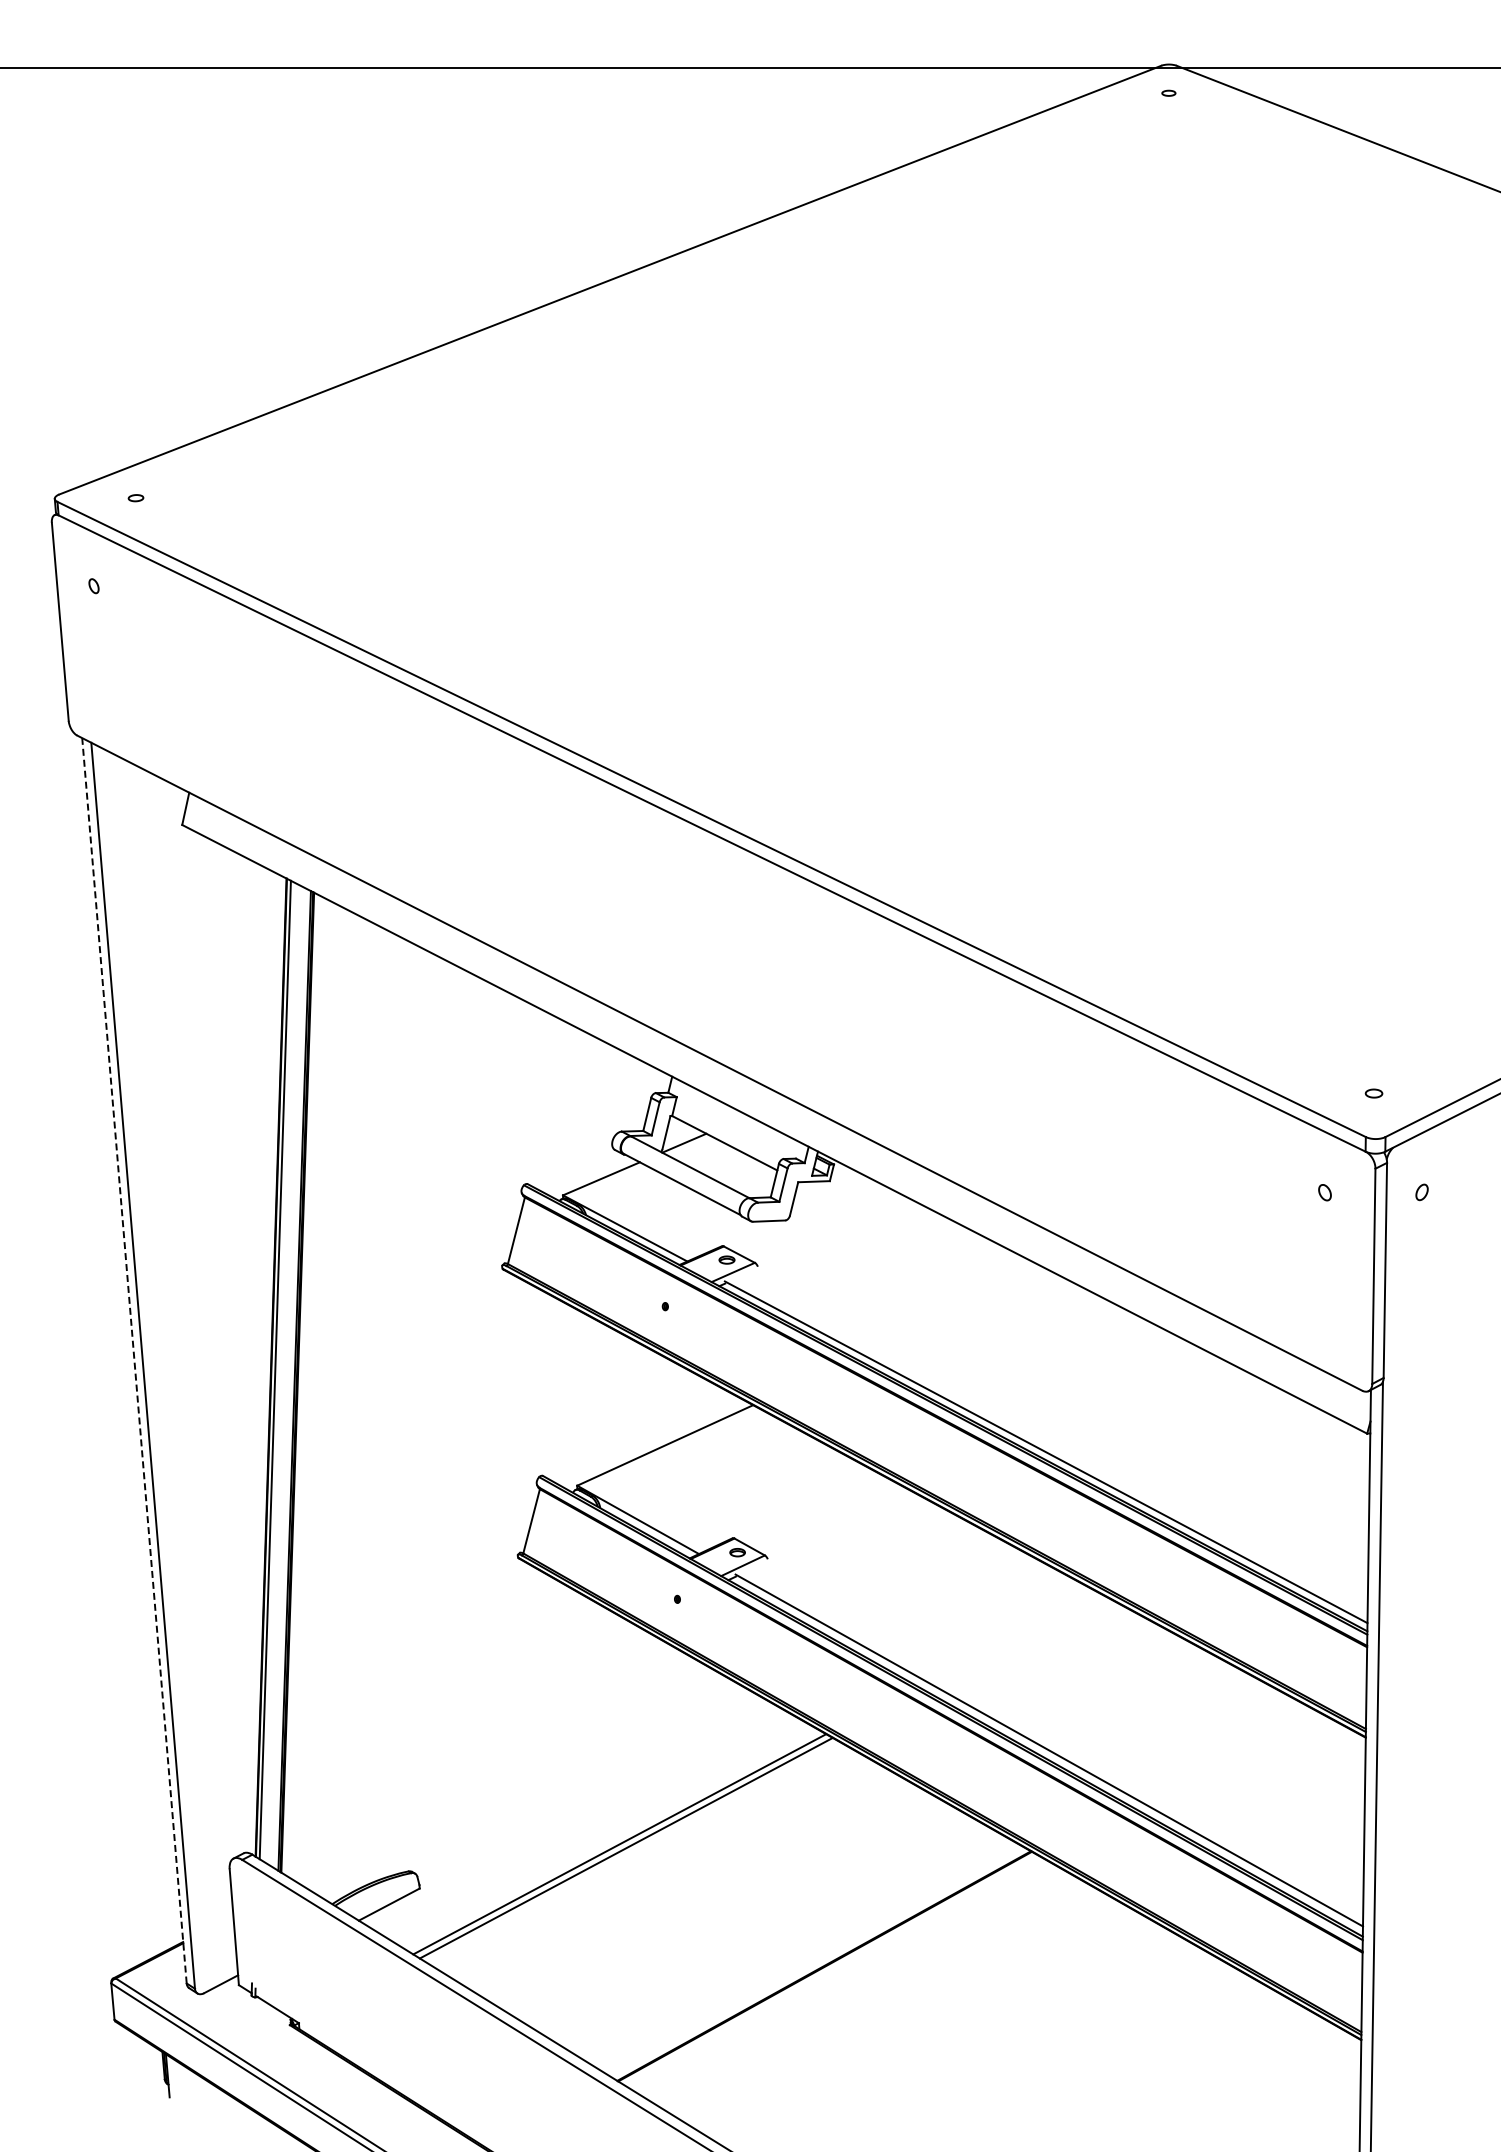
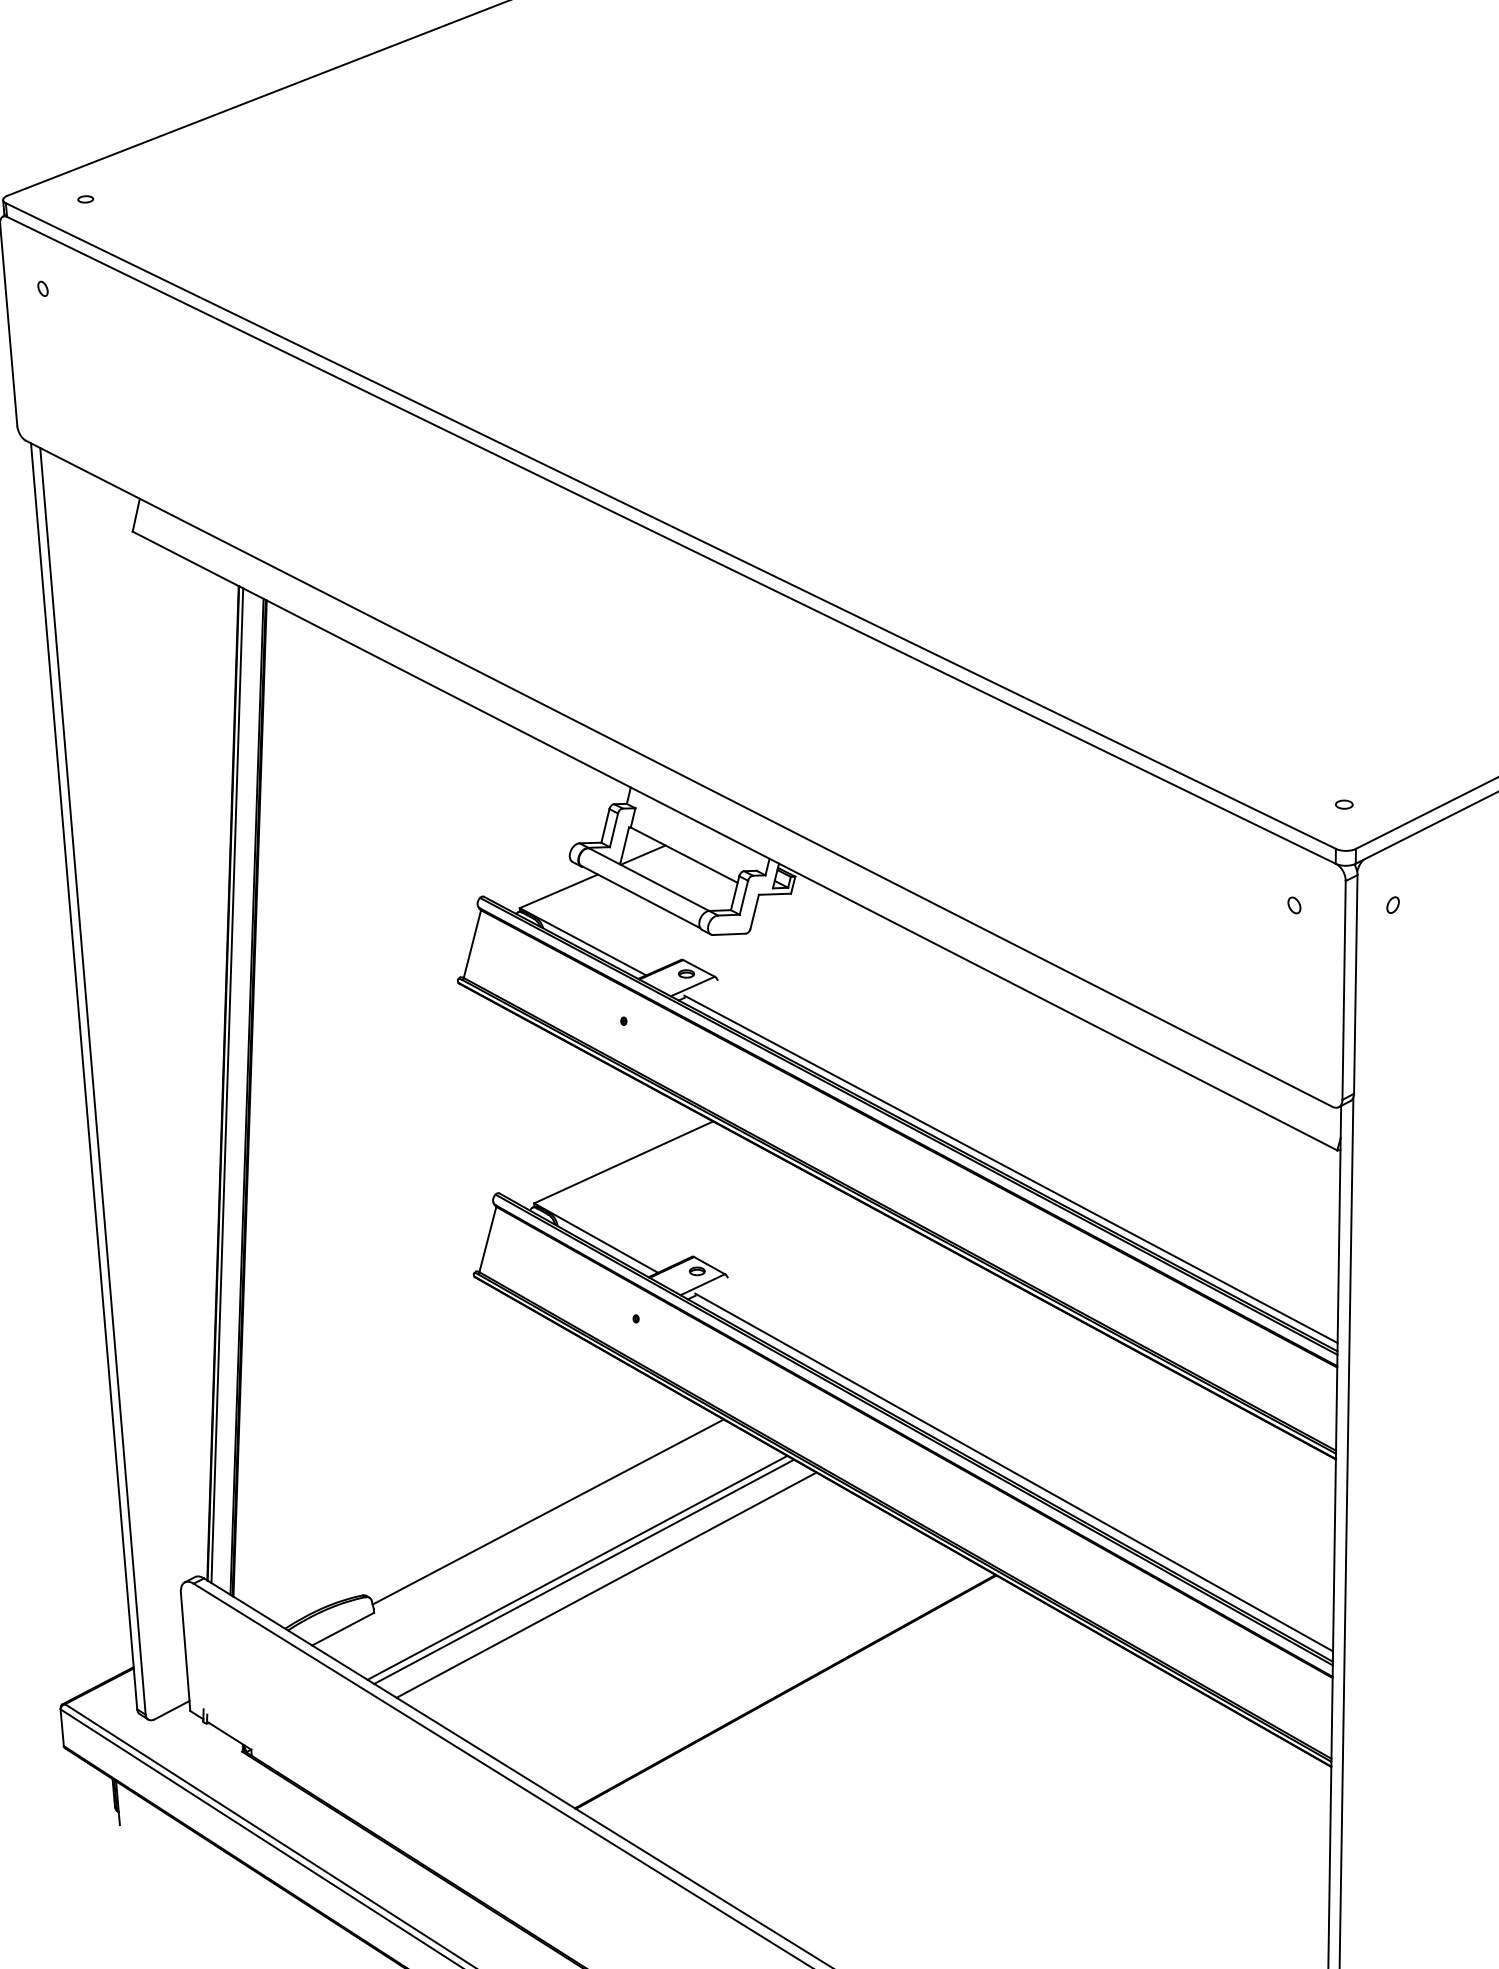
line: (134, 1360) -> (84, 1076), dashed -> solid
line: (590, 1789) -> (547, 1512), added
line: (647, 1861) -> (605, 1585), added

